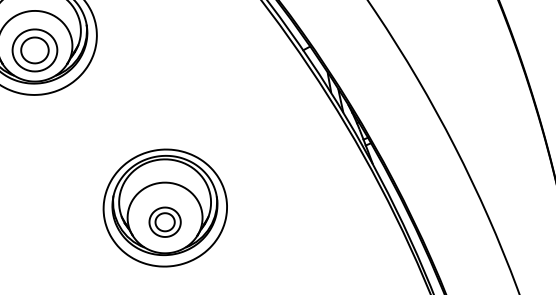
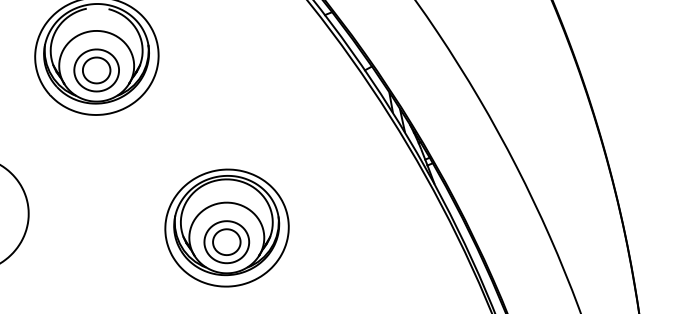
part: (164, 222) -> (226, 242), size x1.43

